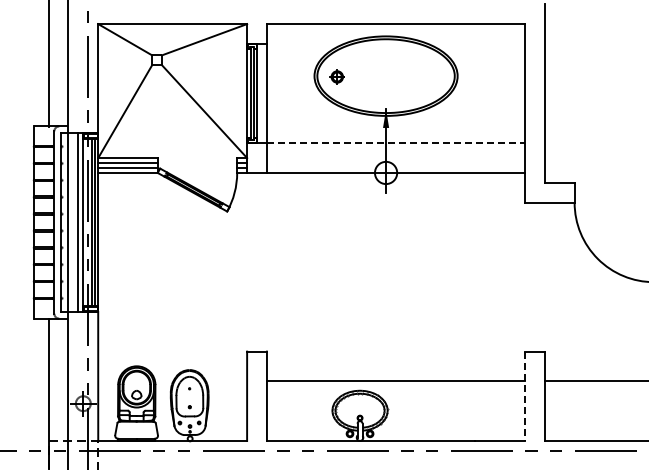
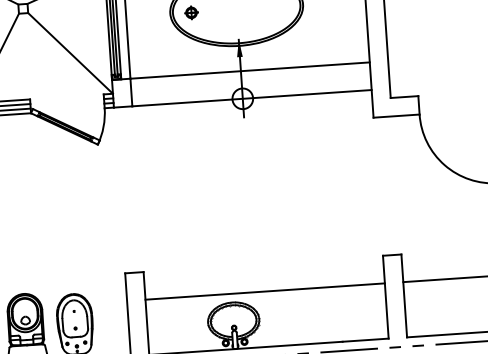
line: (396, 143) -> (250, 70), dashed -> solid
line: (525, 396) -> (386, 297), dashed -> solid

